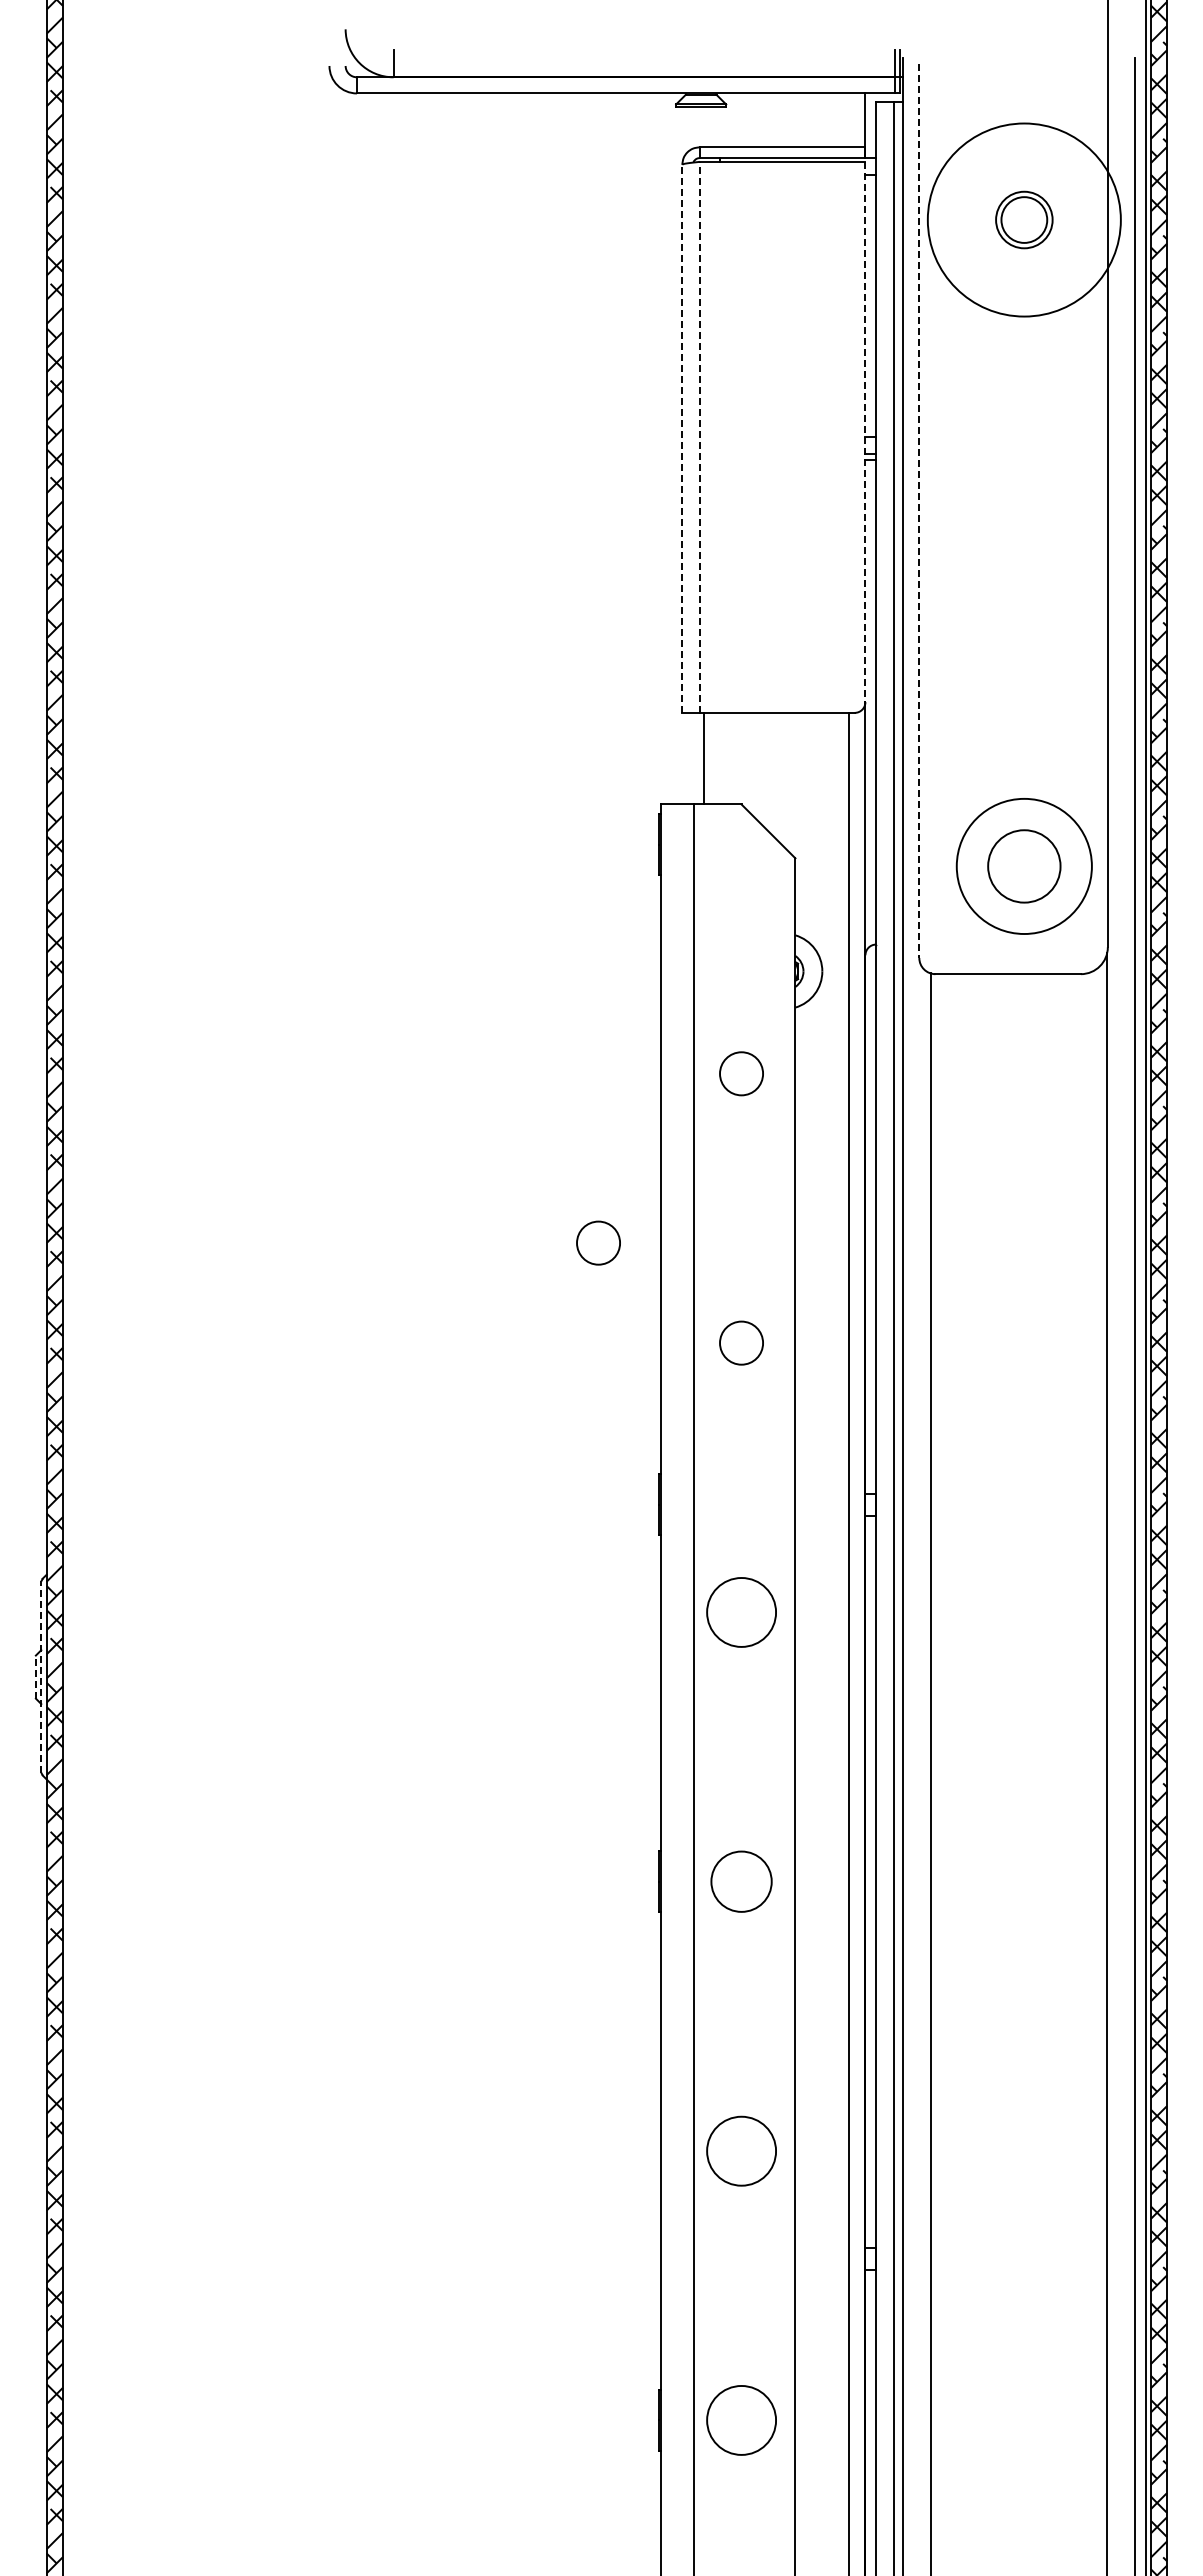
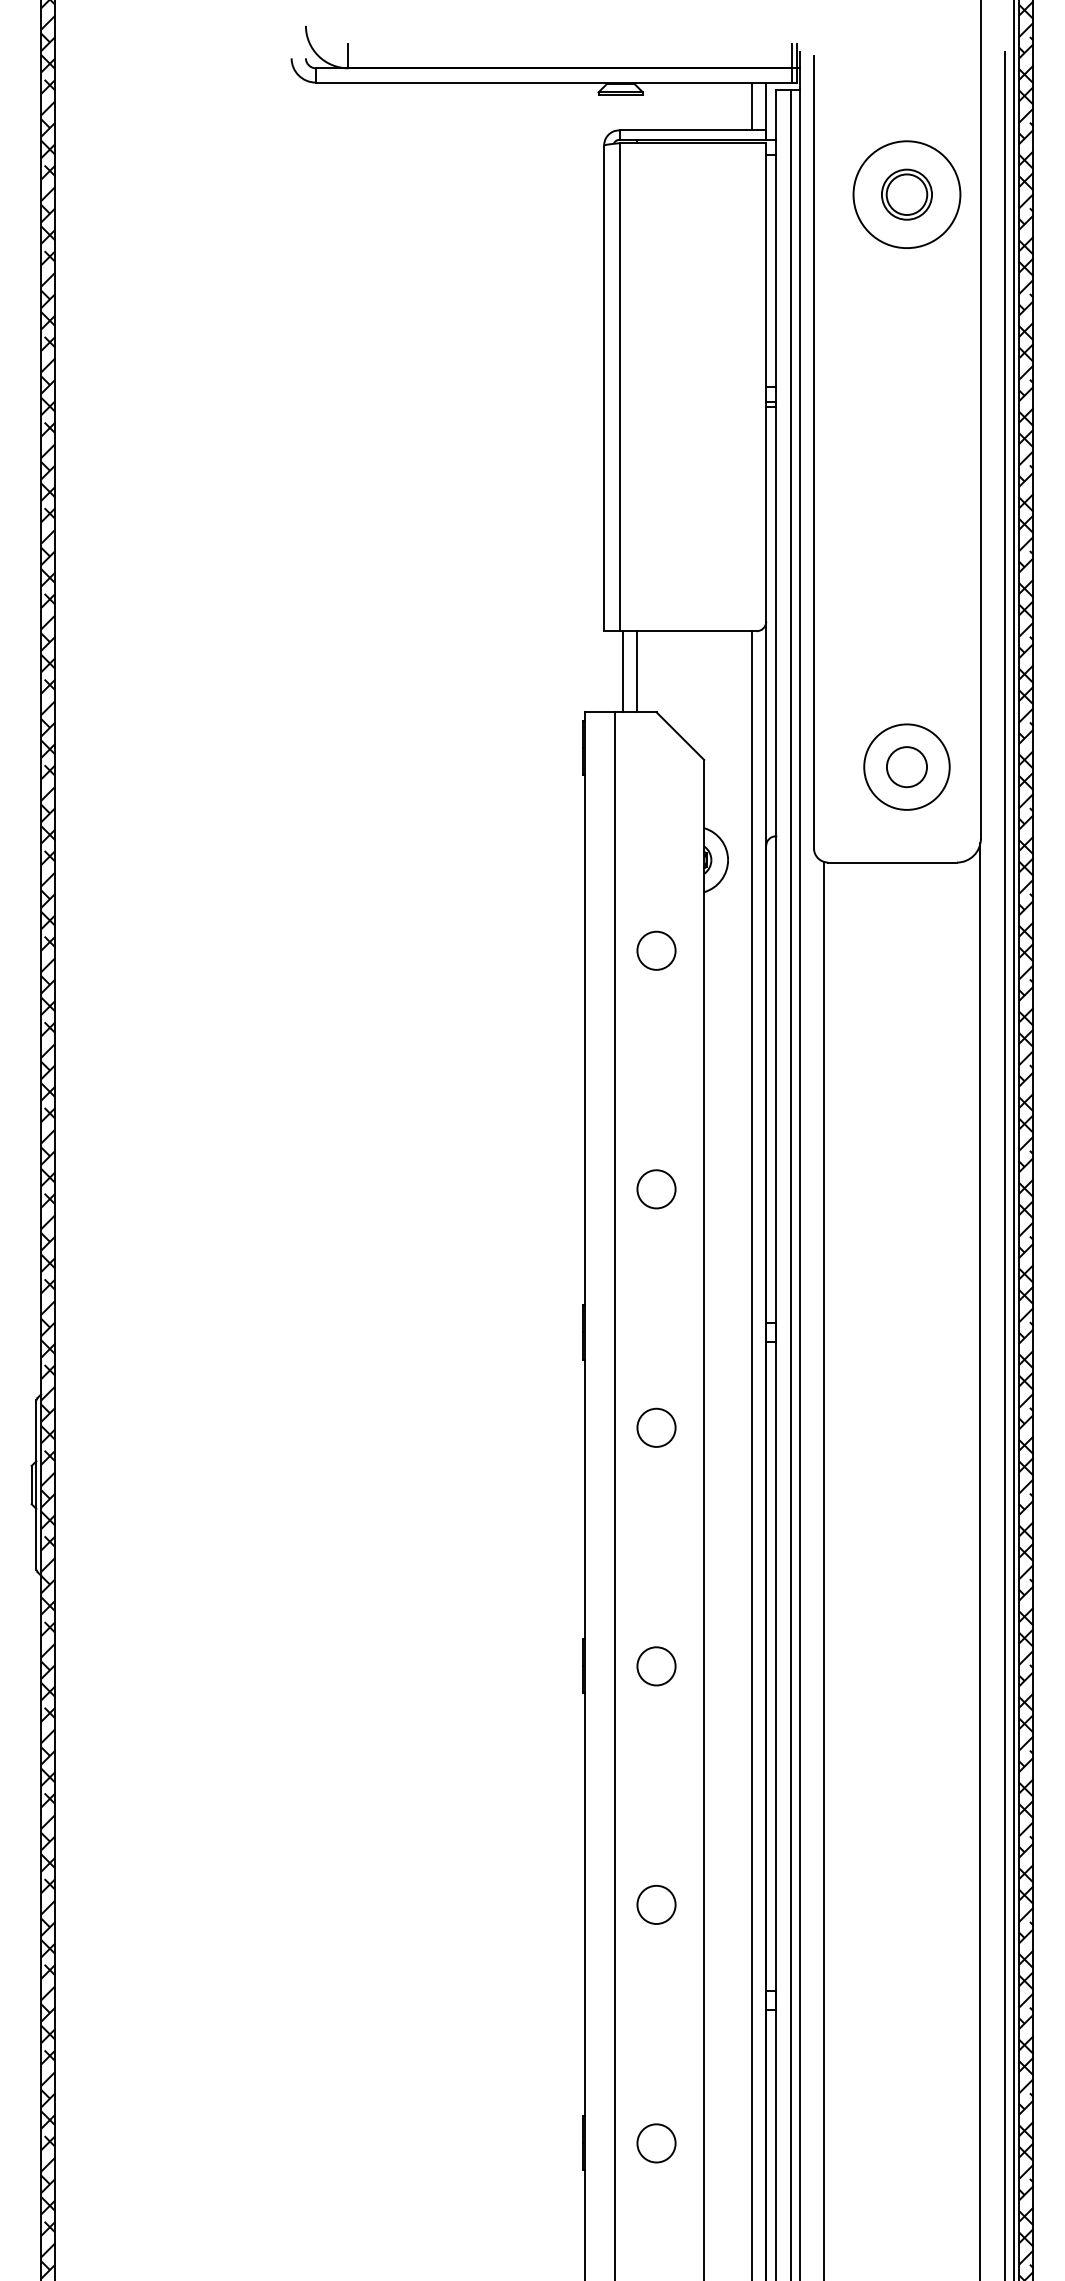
line: (849, 120) -> (752, 106), added
circle: (1024, 219) -> (907, 194), size x0.62
line: (865, 432) -> (766, 382), dashed -> solid
line: (699, 437) -> (619, 387), dashed -> solid
line: (682, 438) -> (604, 388), dashed -> solid
line: (919, 511) -> (814, 452), dashed -> solid
line: (720, 758) -> (637, 671), added
circle: (1023, 866) -> (906, 767), size x0.62
circle: (1024, 866) -> (907, 767), size x0.71
circle: (598, 1242) -> (529, 1100), removed
circle: (741, 1612) -> (656, 1427), size x0.62
line: (35, 1677) -> (31, 1485), dashed -> solid
line: (41, 1677) -> (36, 1485), dashed -> solid
circle: (741, 1881) -> (656, 1666), size x0.71
circle: (741, 2150) -> (656, 1904), size x0.62
circle: (741, 2420) -> (656, 2143), size x0.62

